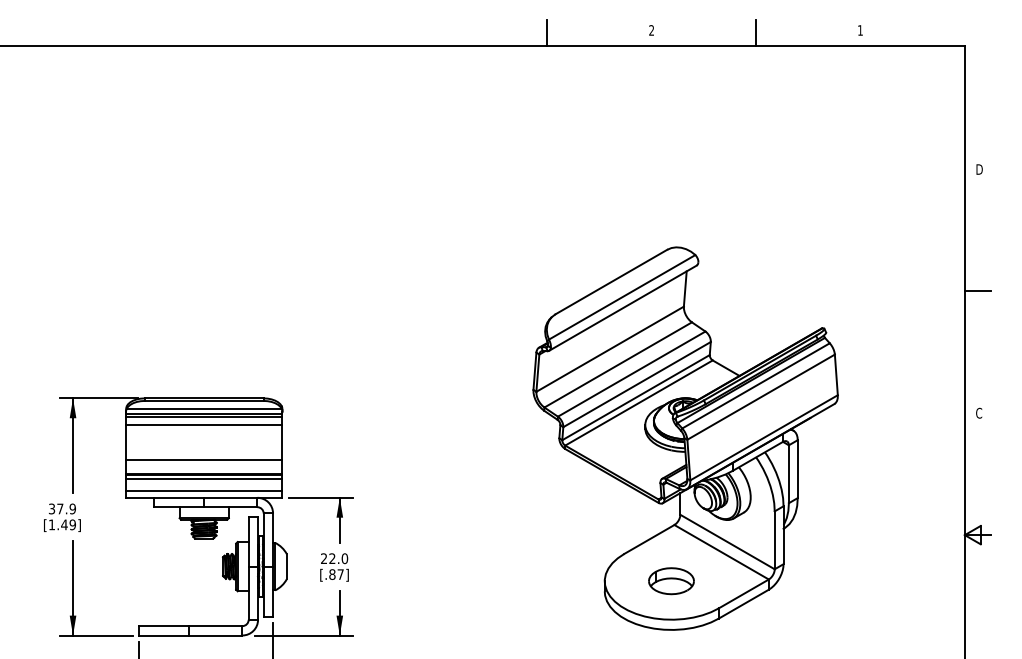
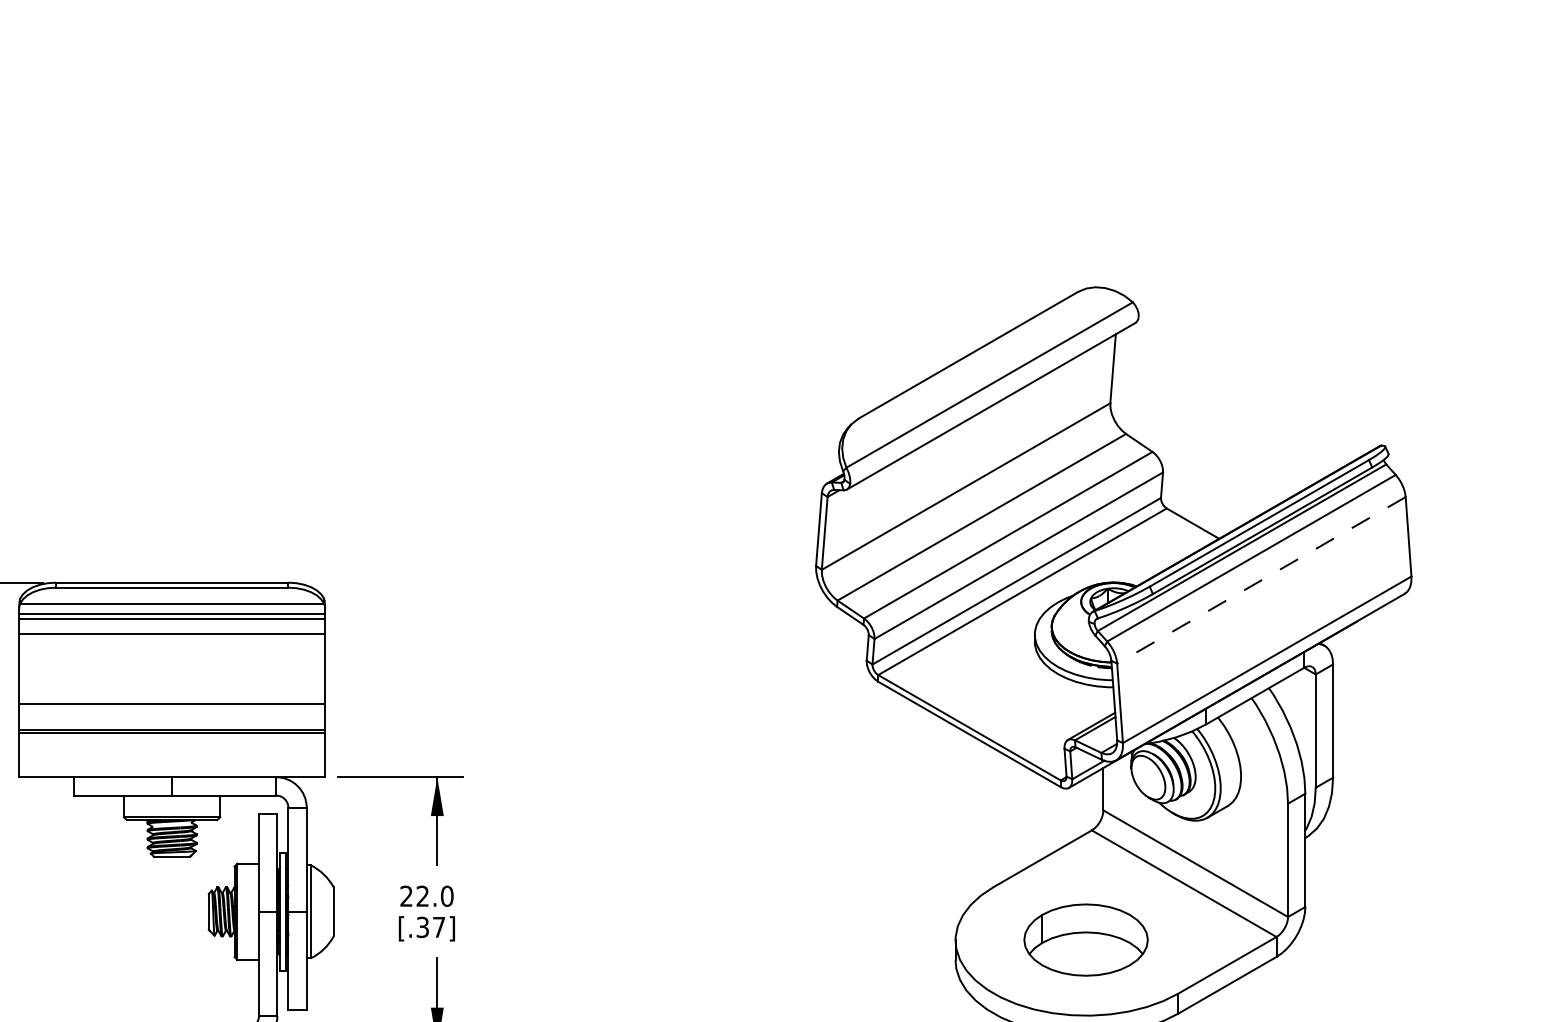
line: (760, 397) -> (1260, 580), solid -> dashed
line: (204, 478) -> (172, 739), removed
line: (204, 491) -> (172, 764), removed
text: (332, 574) -> (422, 927), [.87] -> [.37]
part: (671, 581) -> (1086, 940), size x1.4

